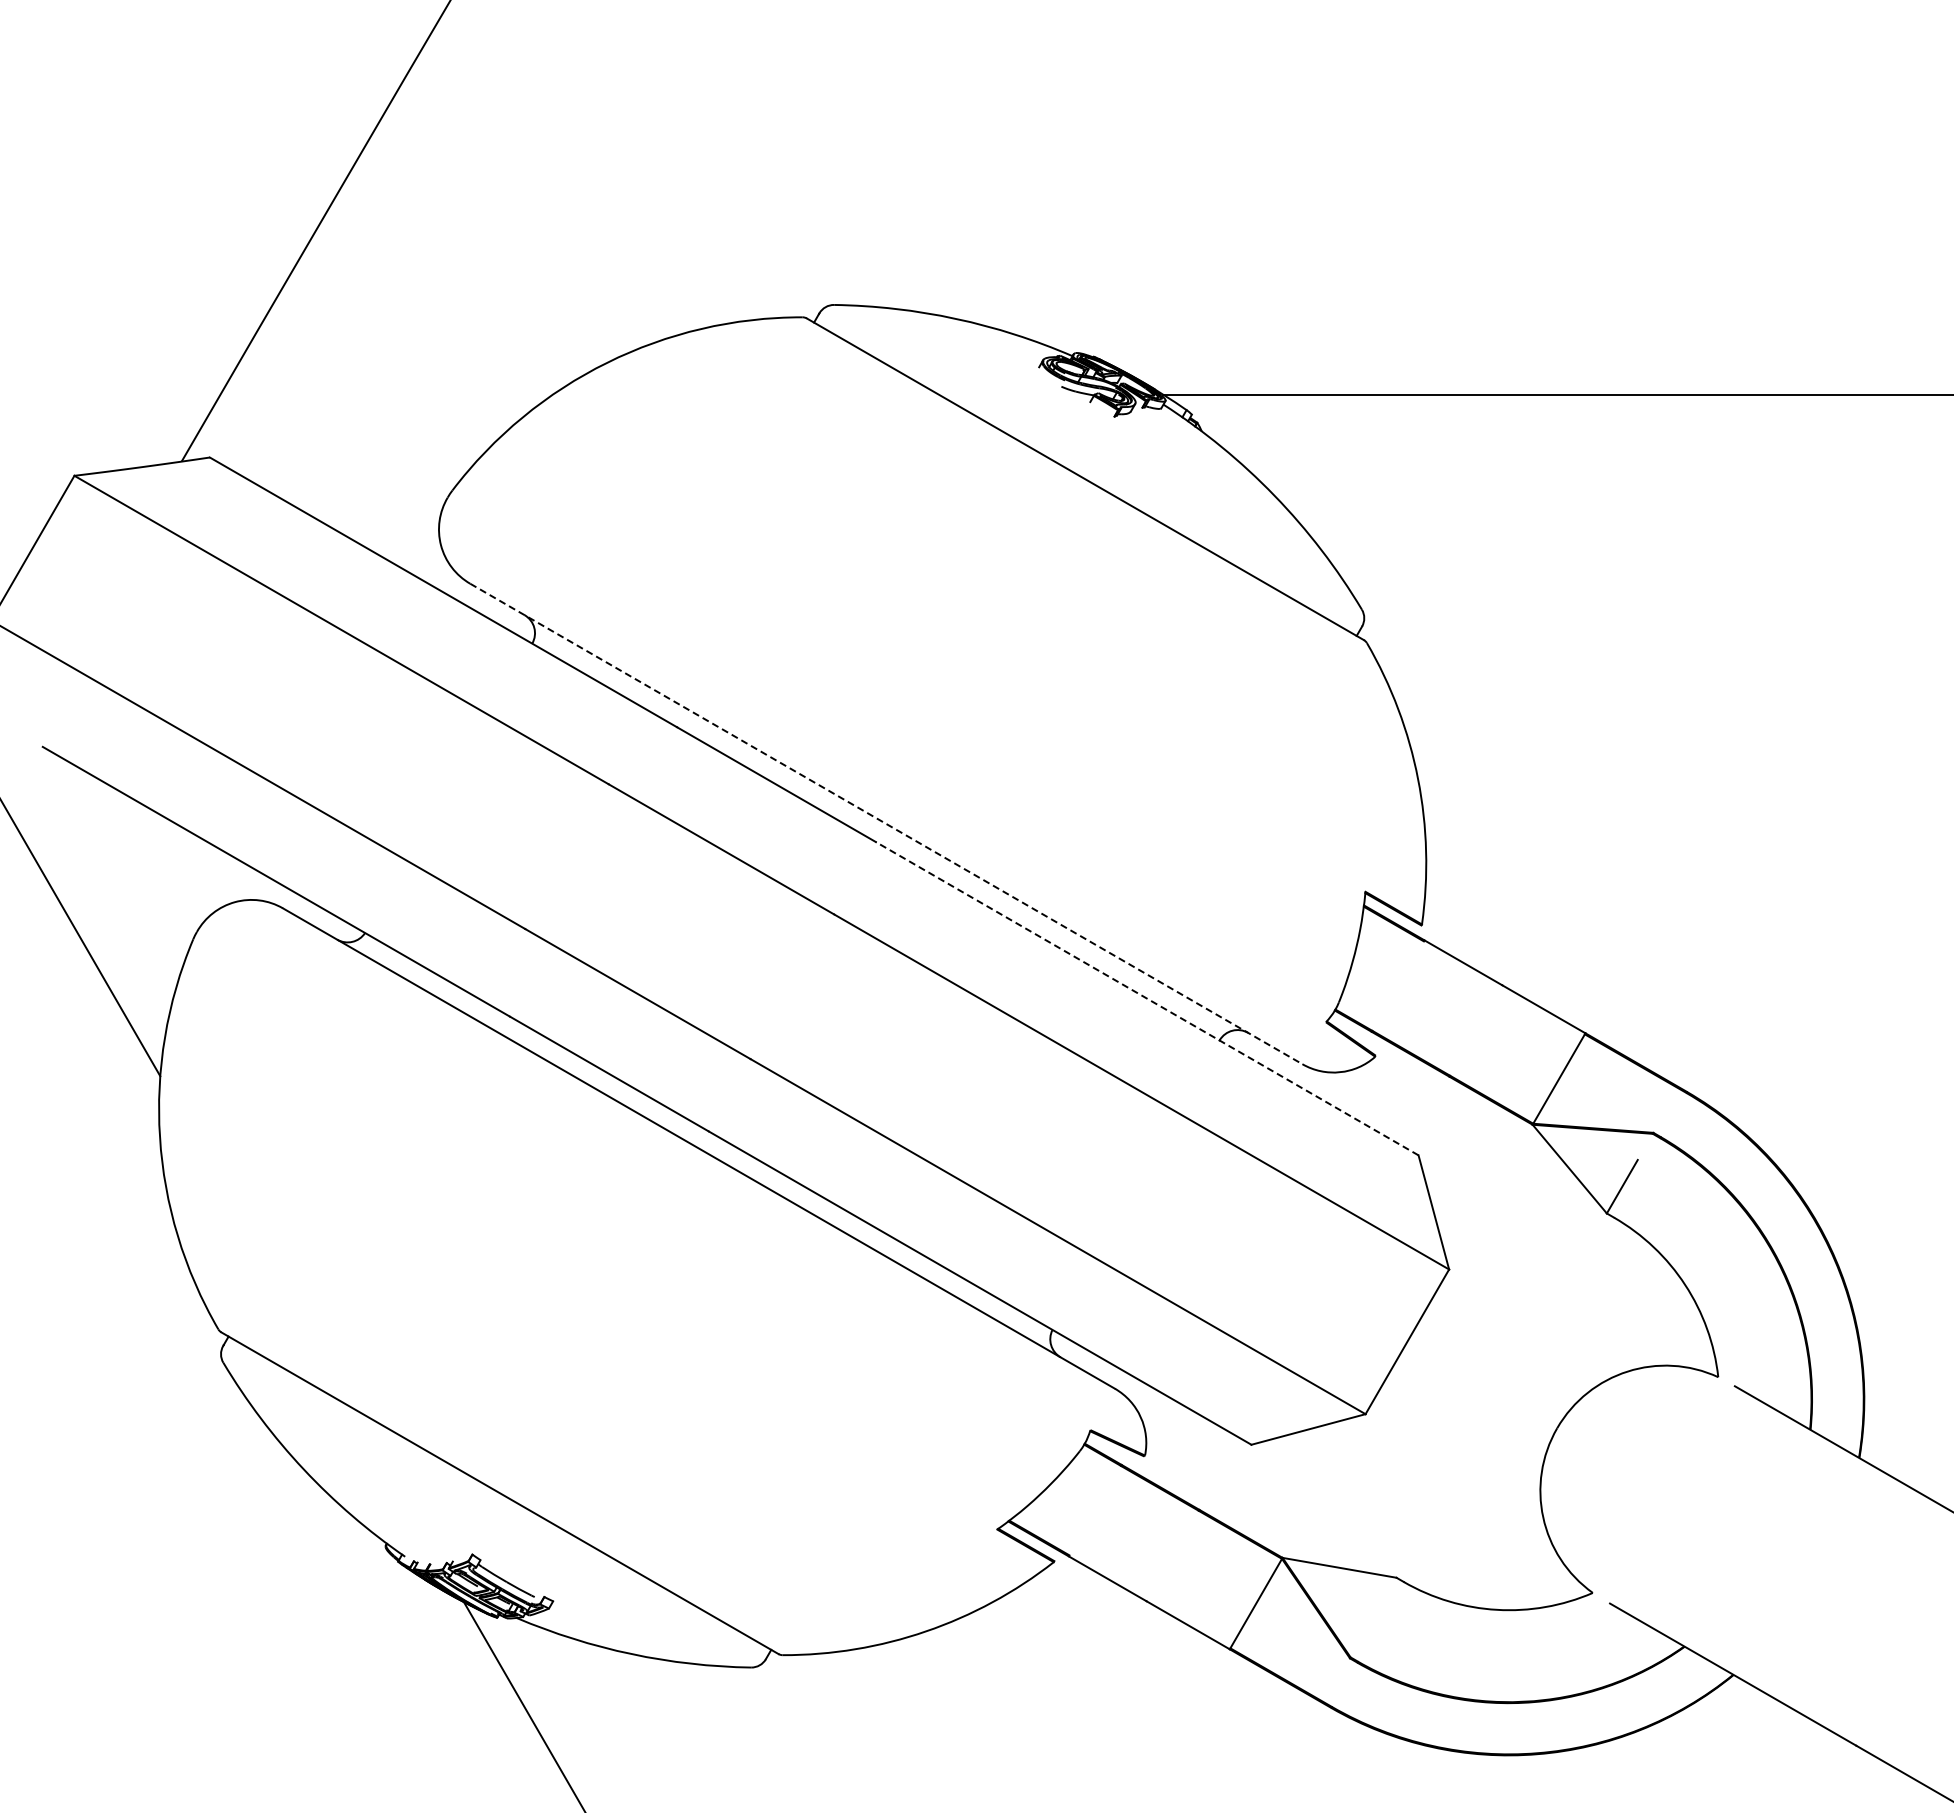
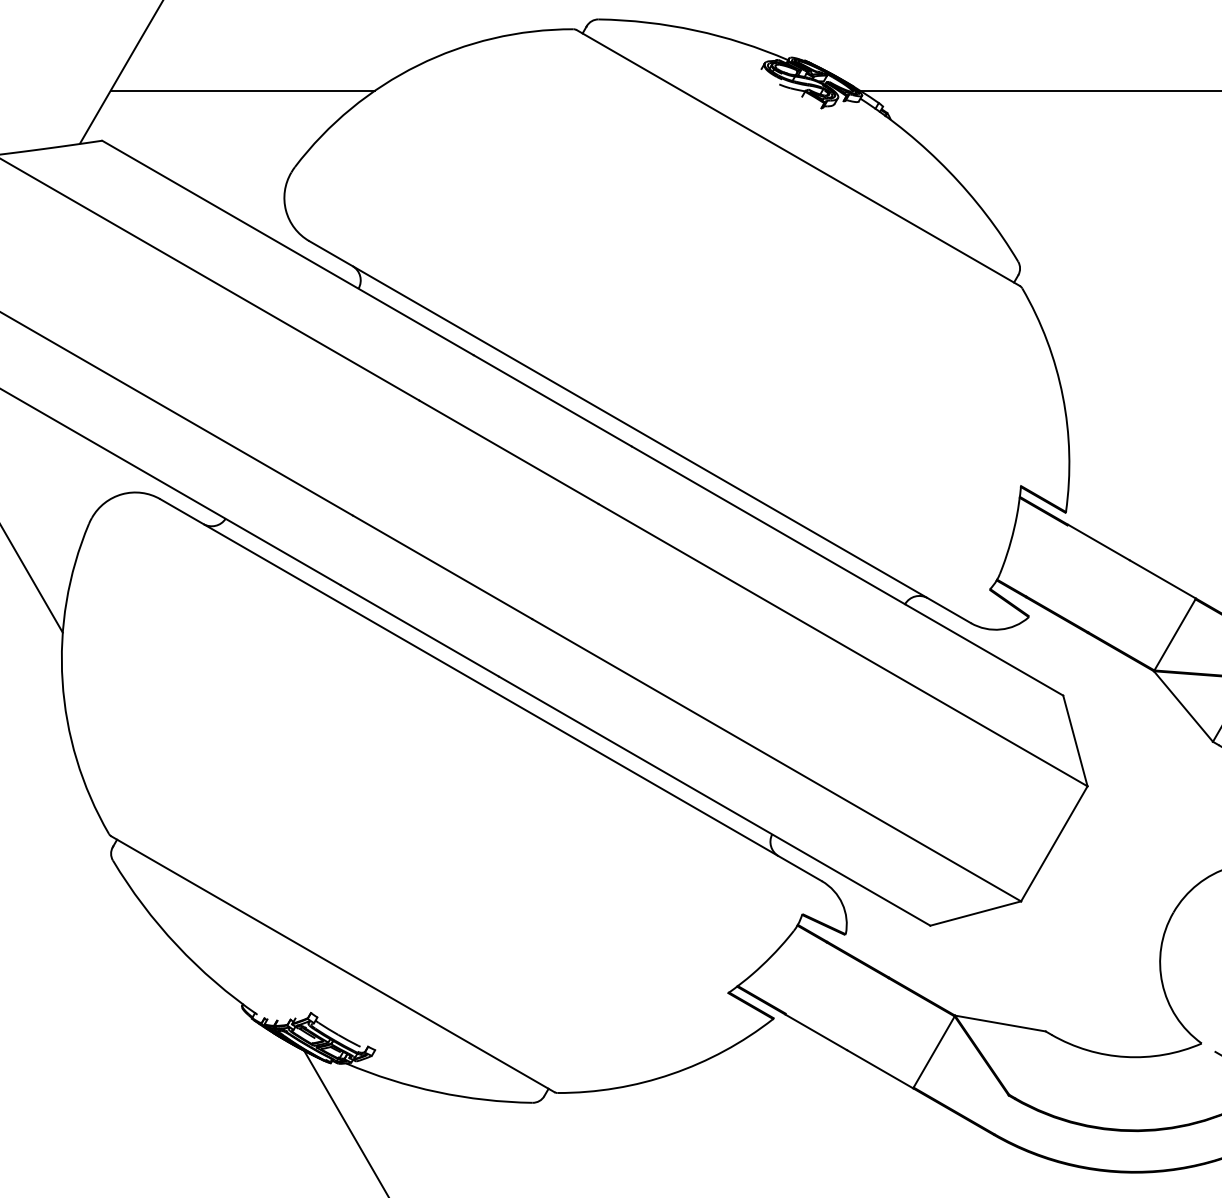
line: (386, 394) -> (242, 90), added
line: (886, 824) -> (640, 432), dashed -> solid
line: (1146, 998) -> (846, 570), dashed -> solid

